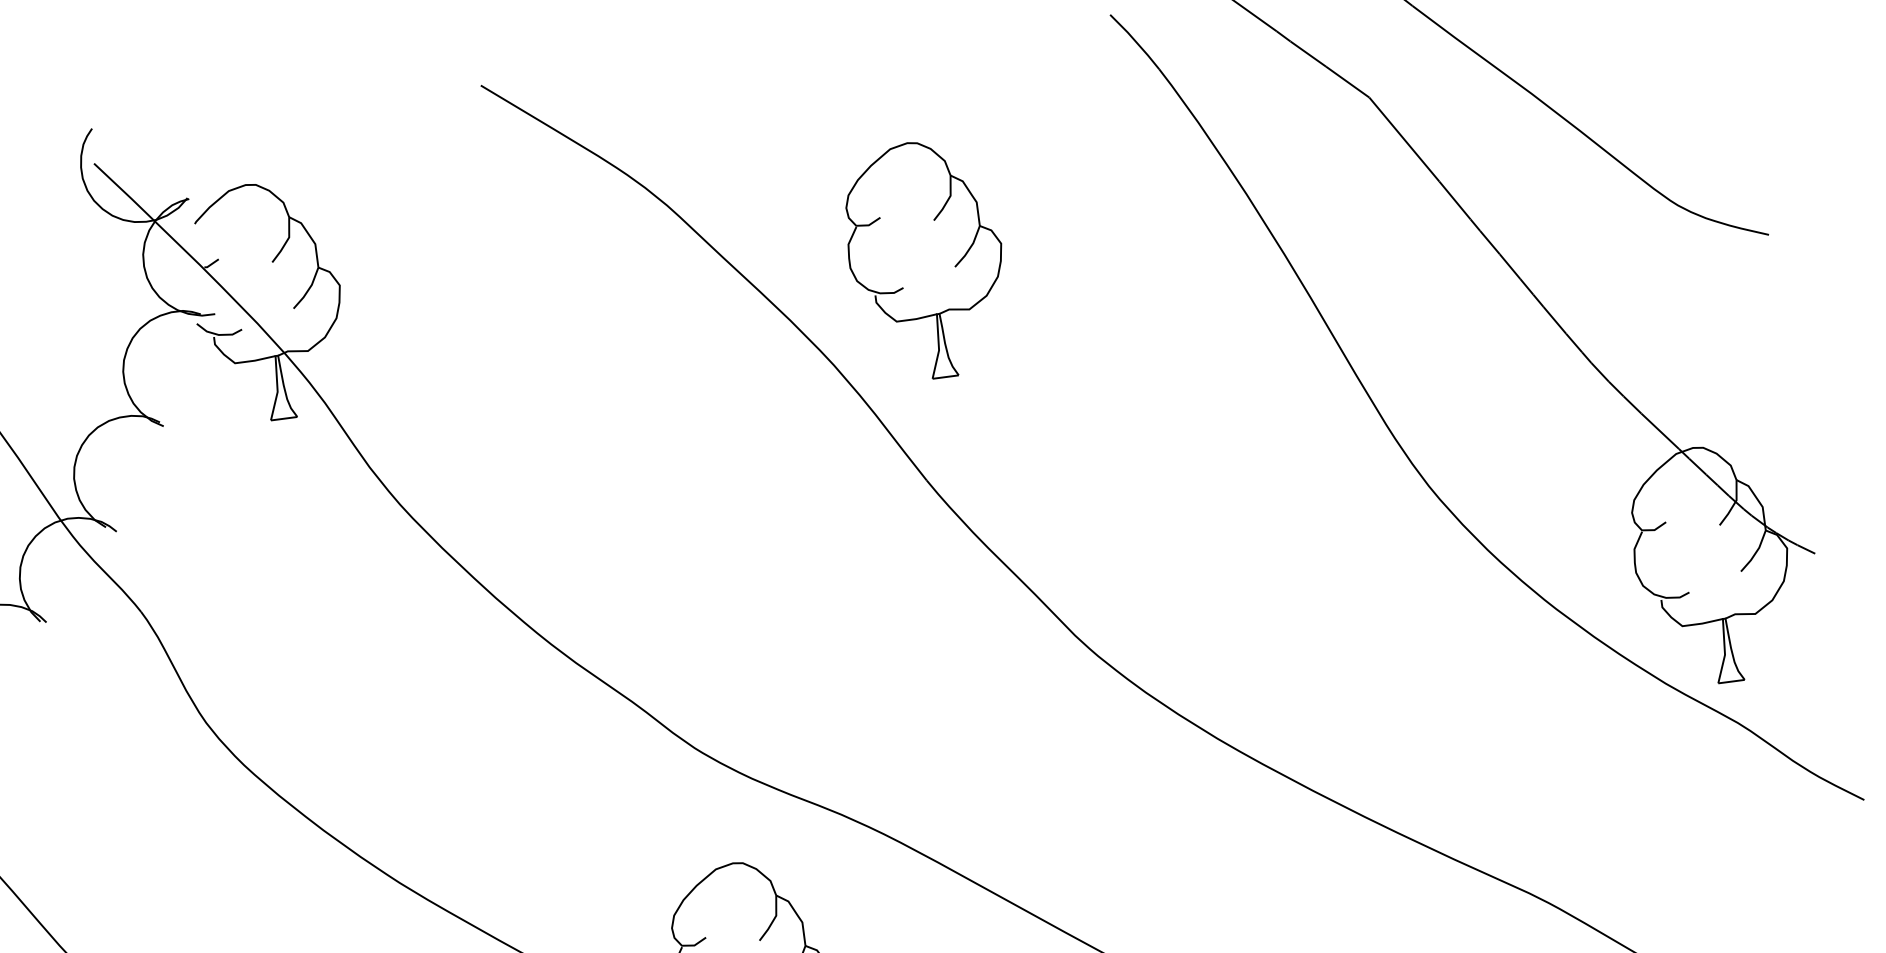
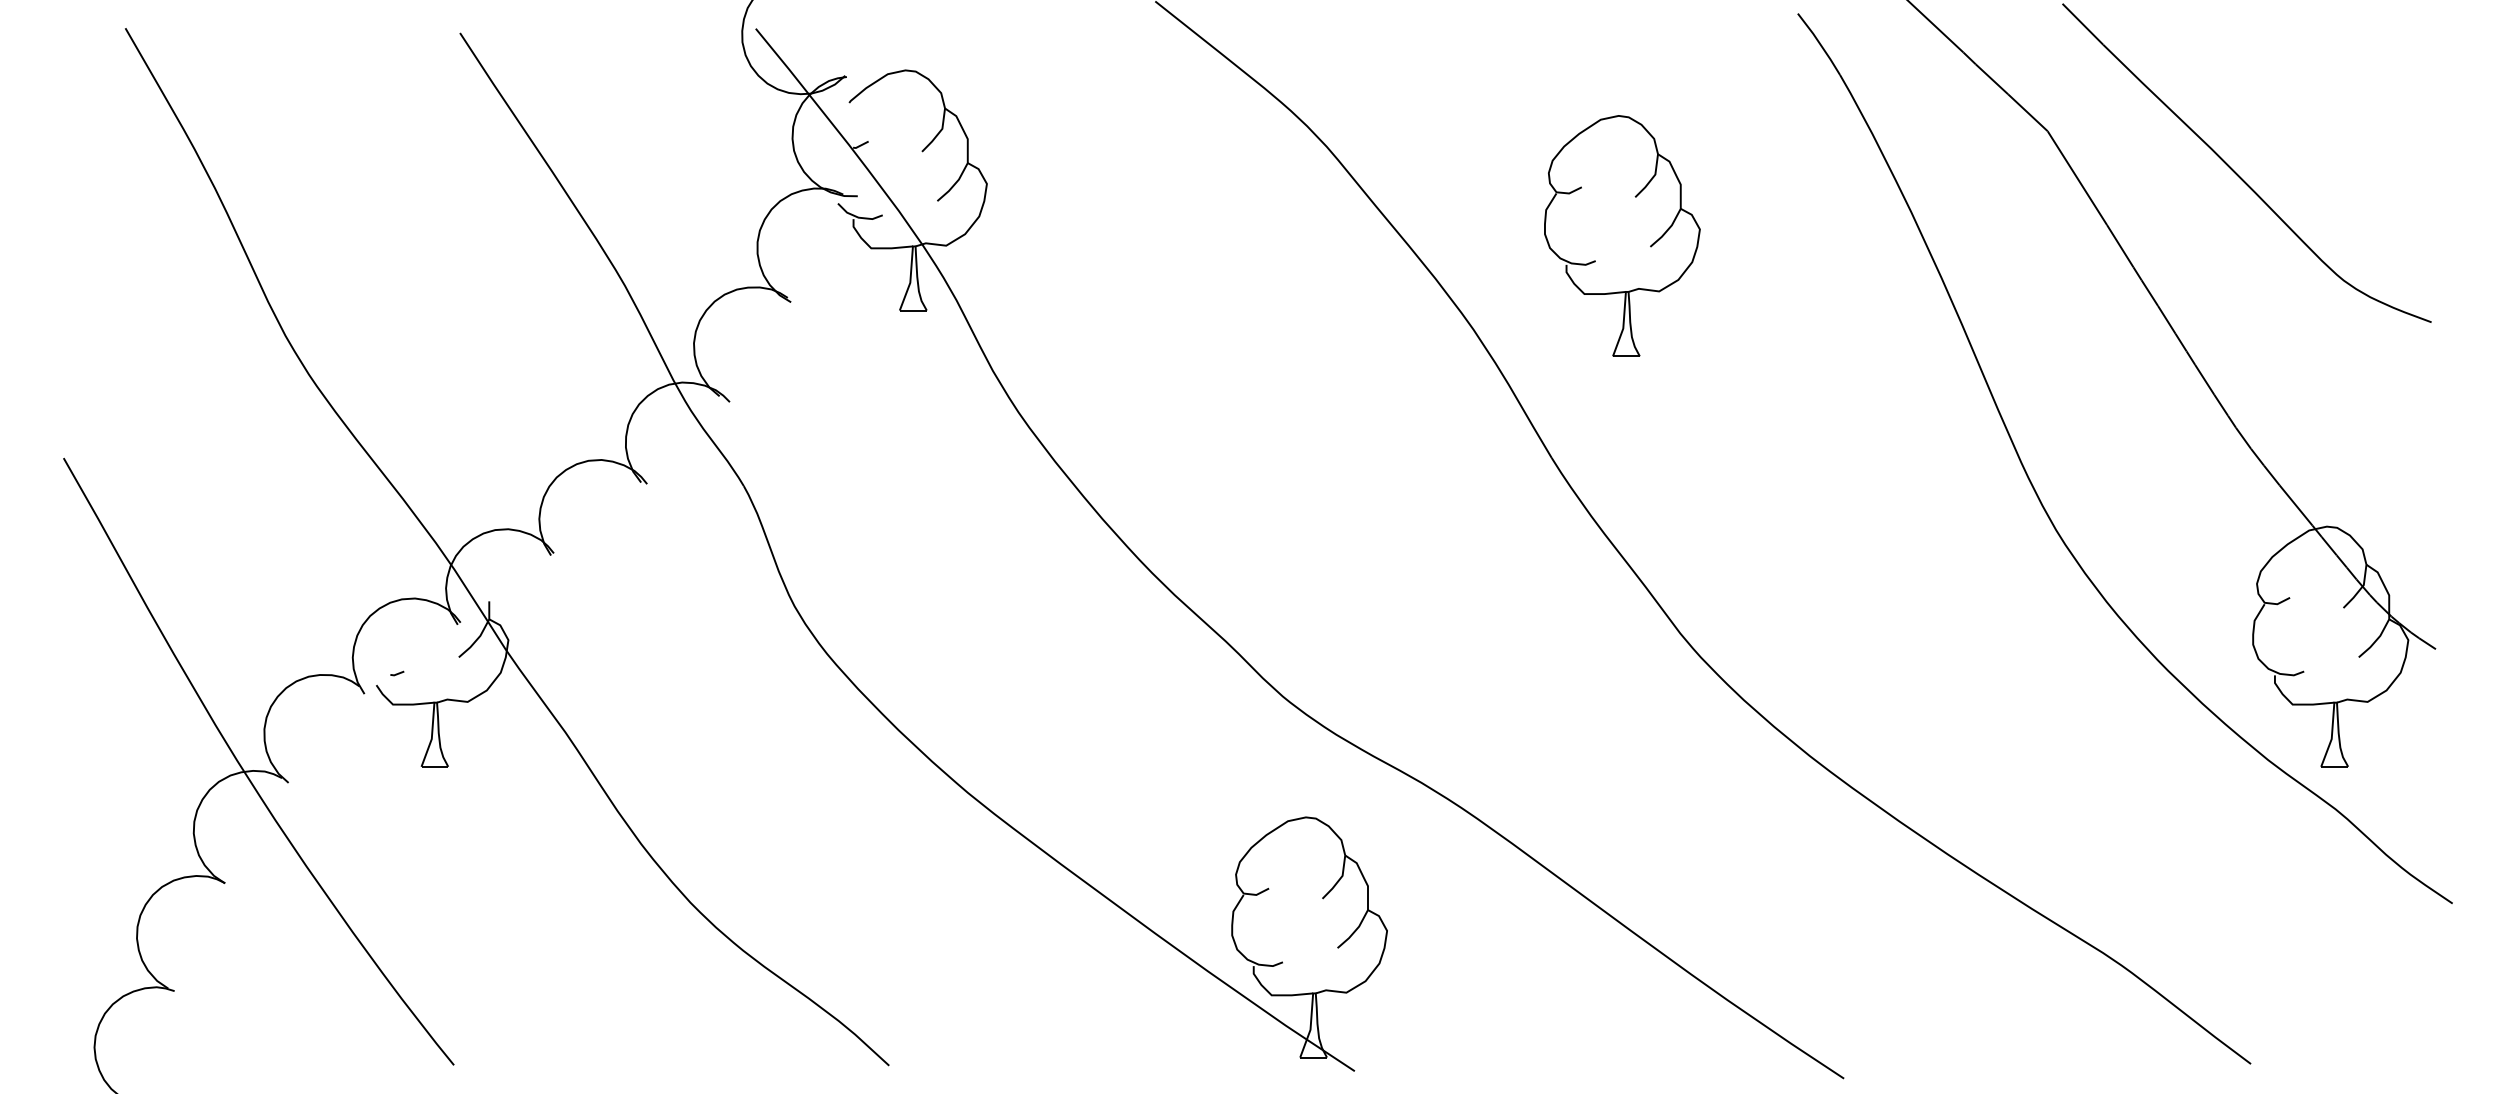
part: (954, 265) -> (1650, 245), moved

